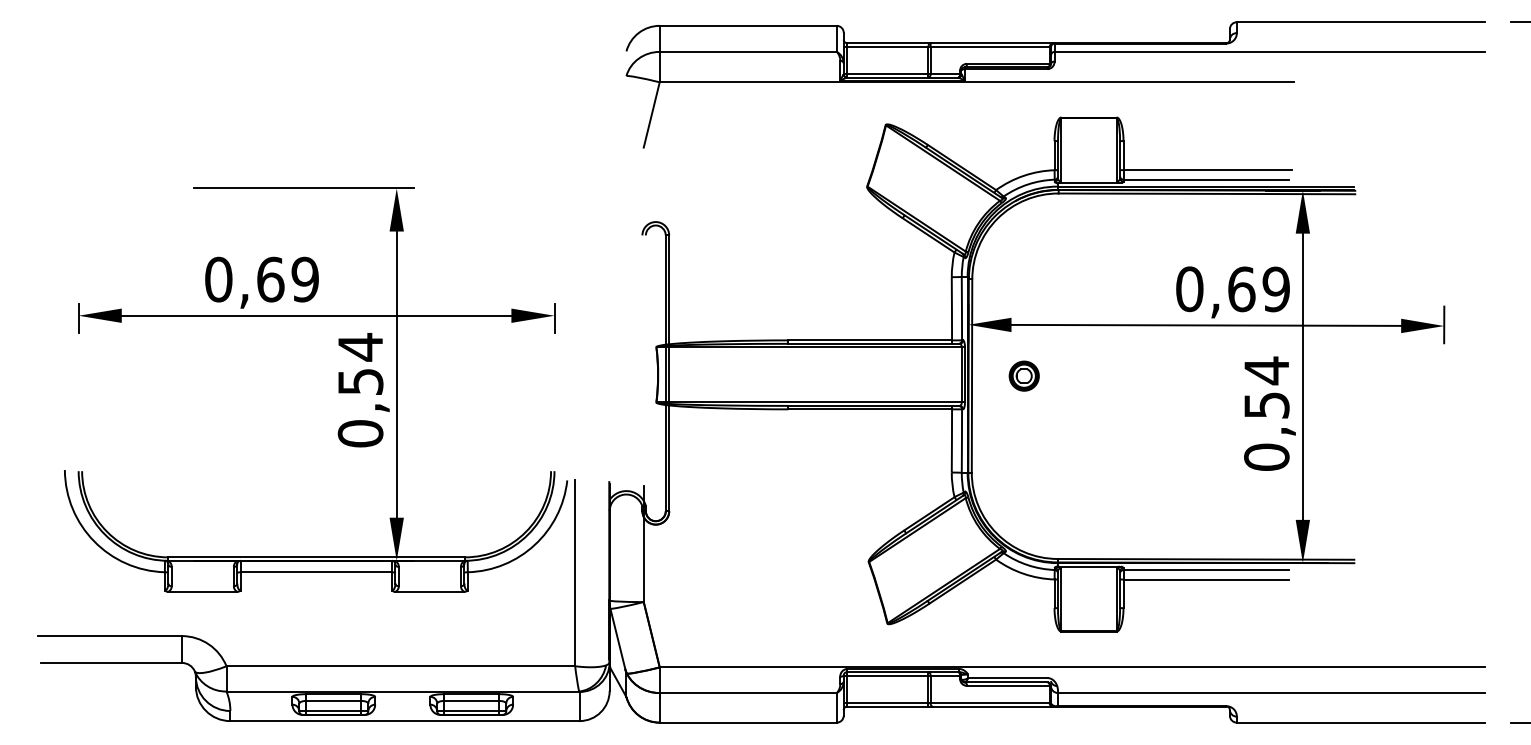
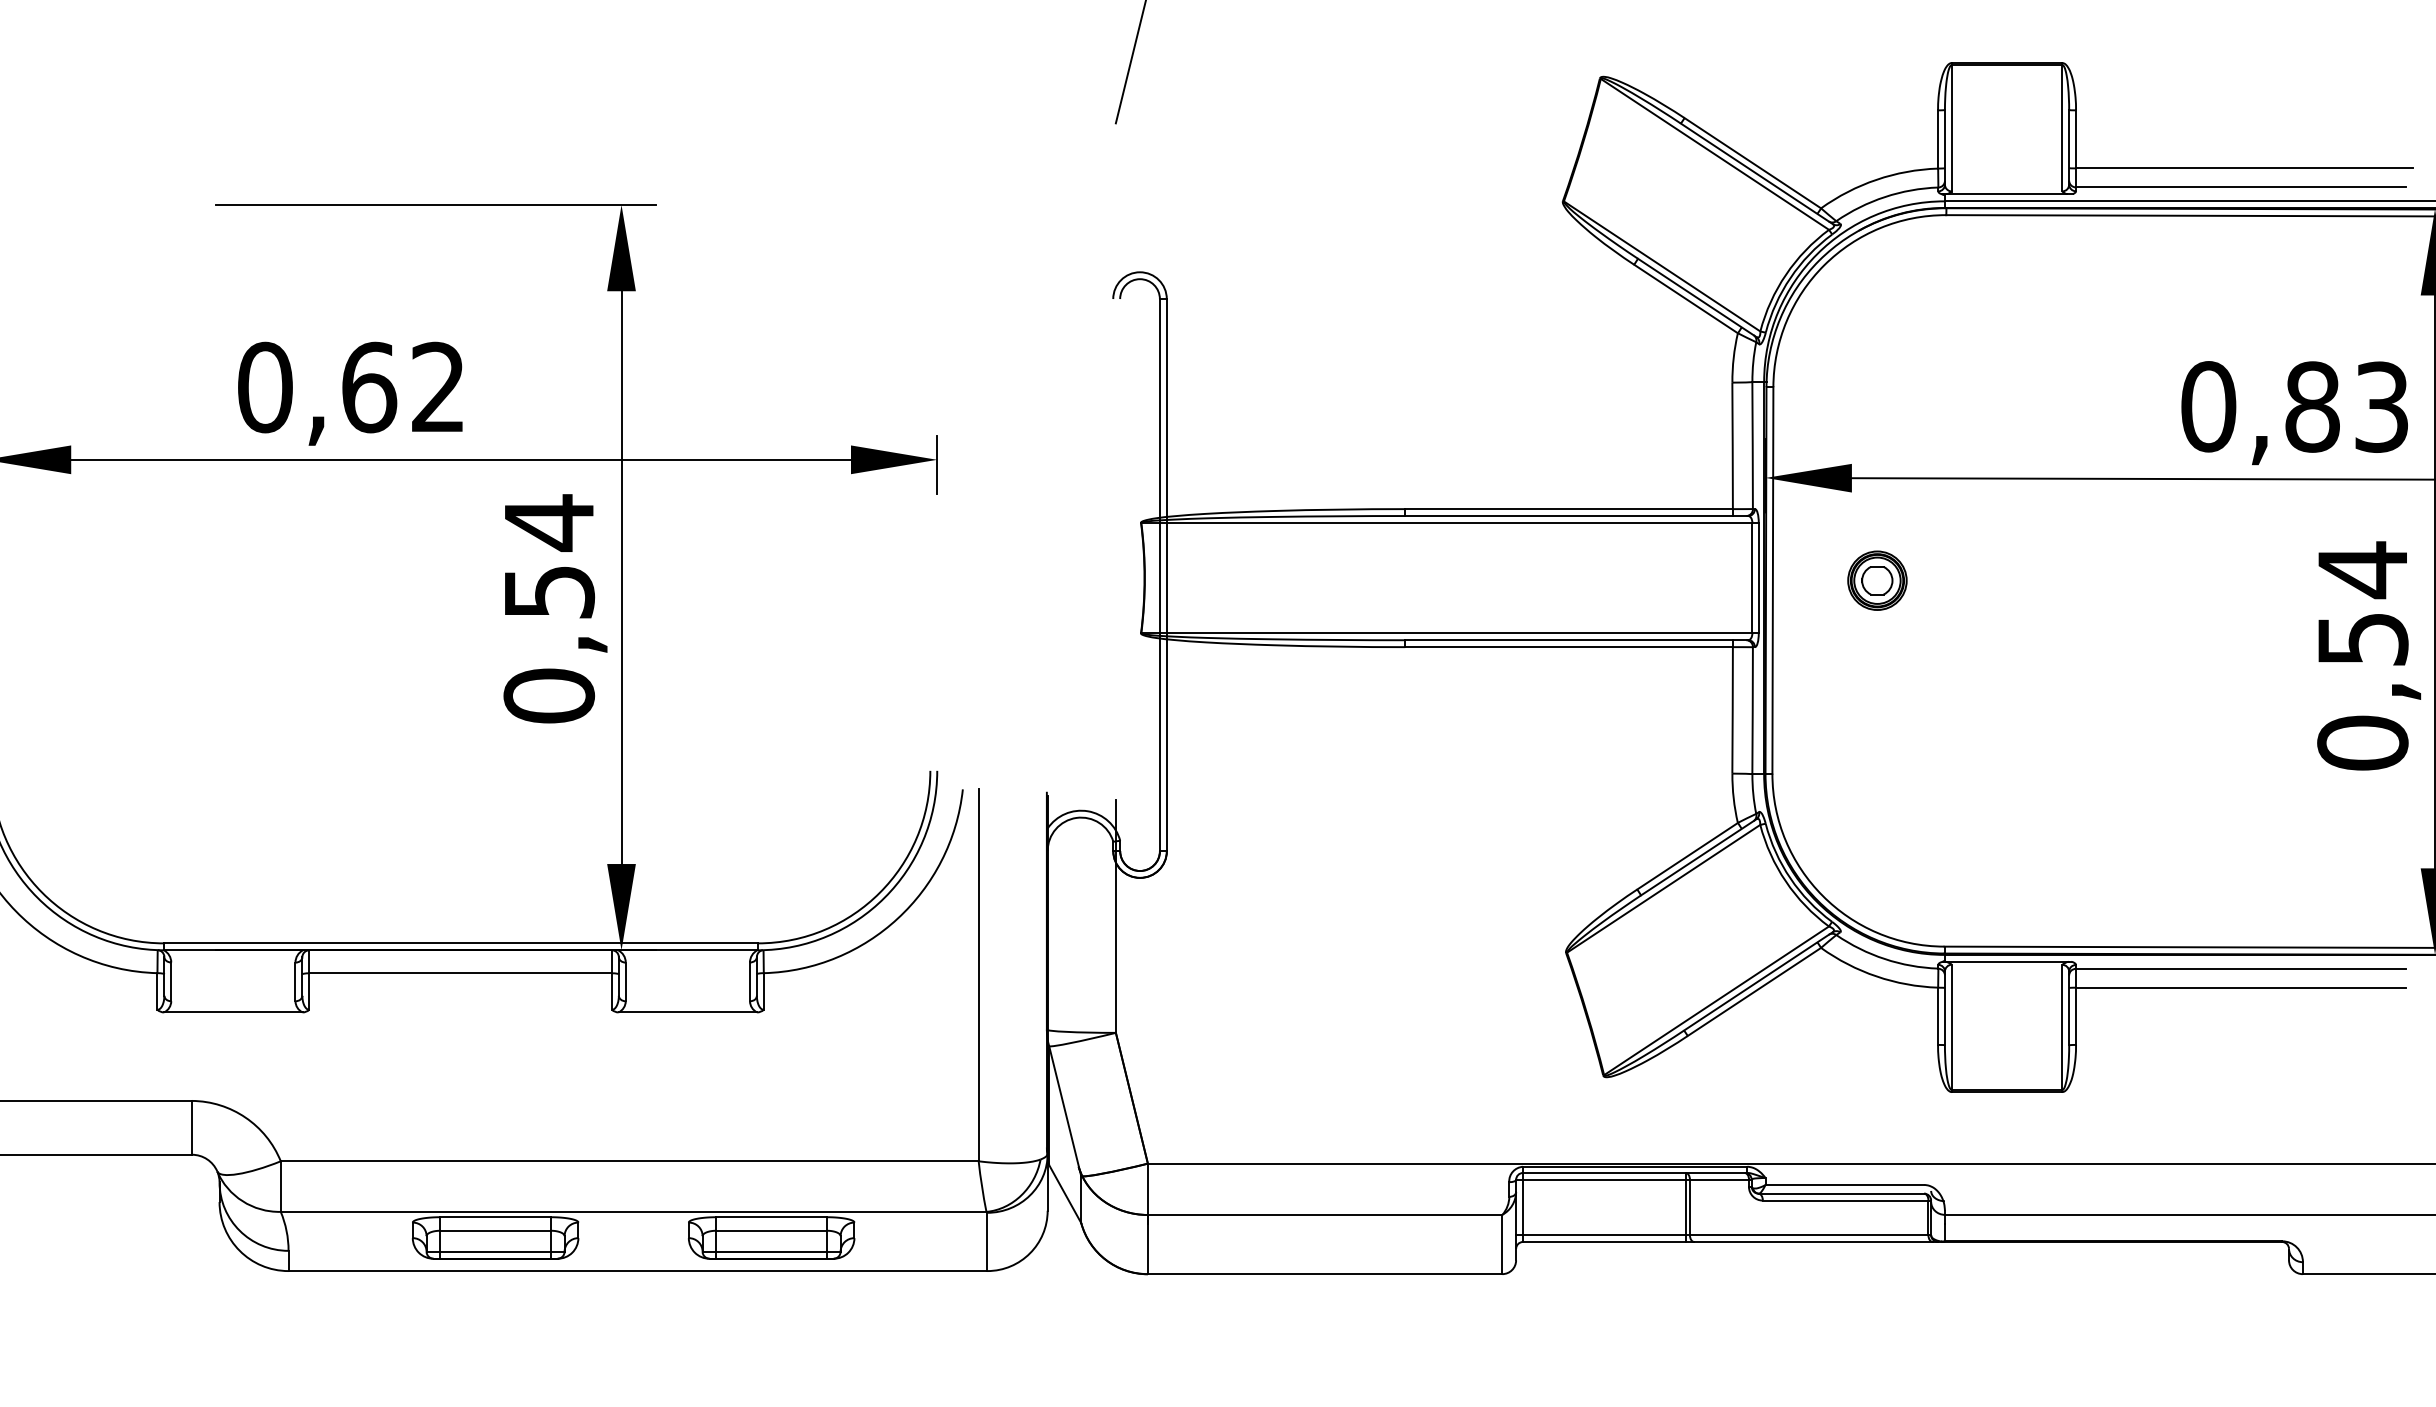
text: (304, 279) -> (436, 387), 0,69 -> 0,62
text: (1258, 289) -> (2346, 407), 0,69 -> 0,83

